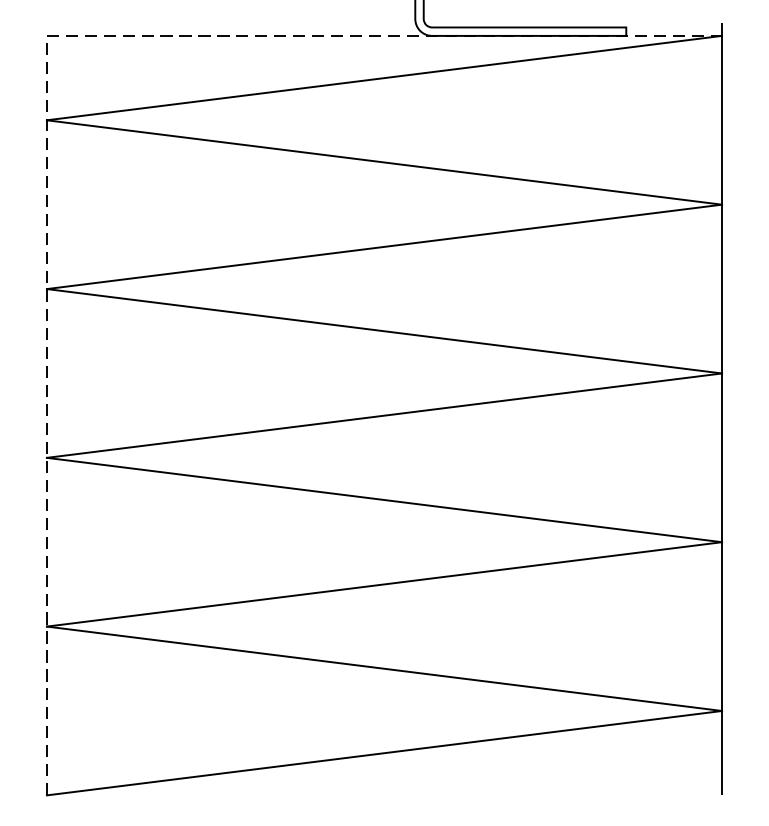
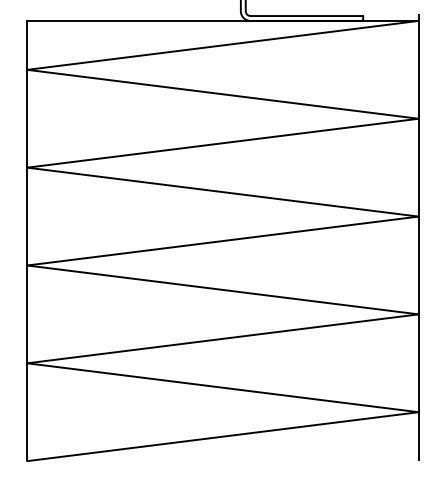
line: (47, 76) -> (27, 44), dashed -> solid

